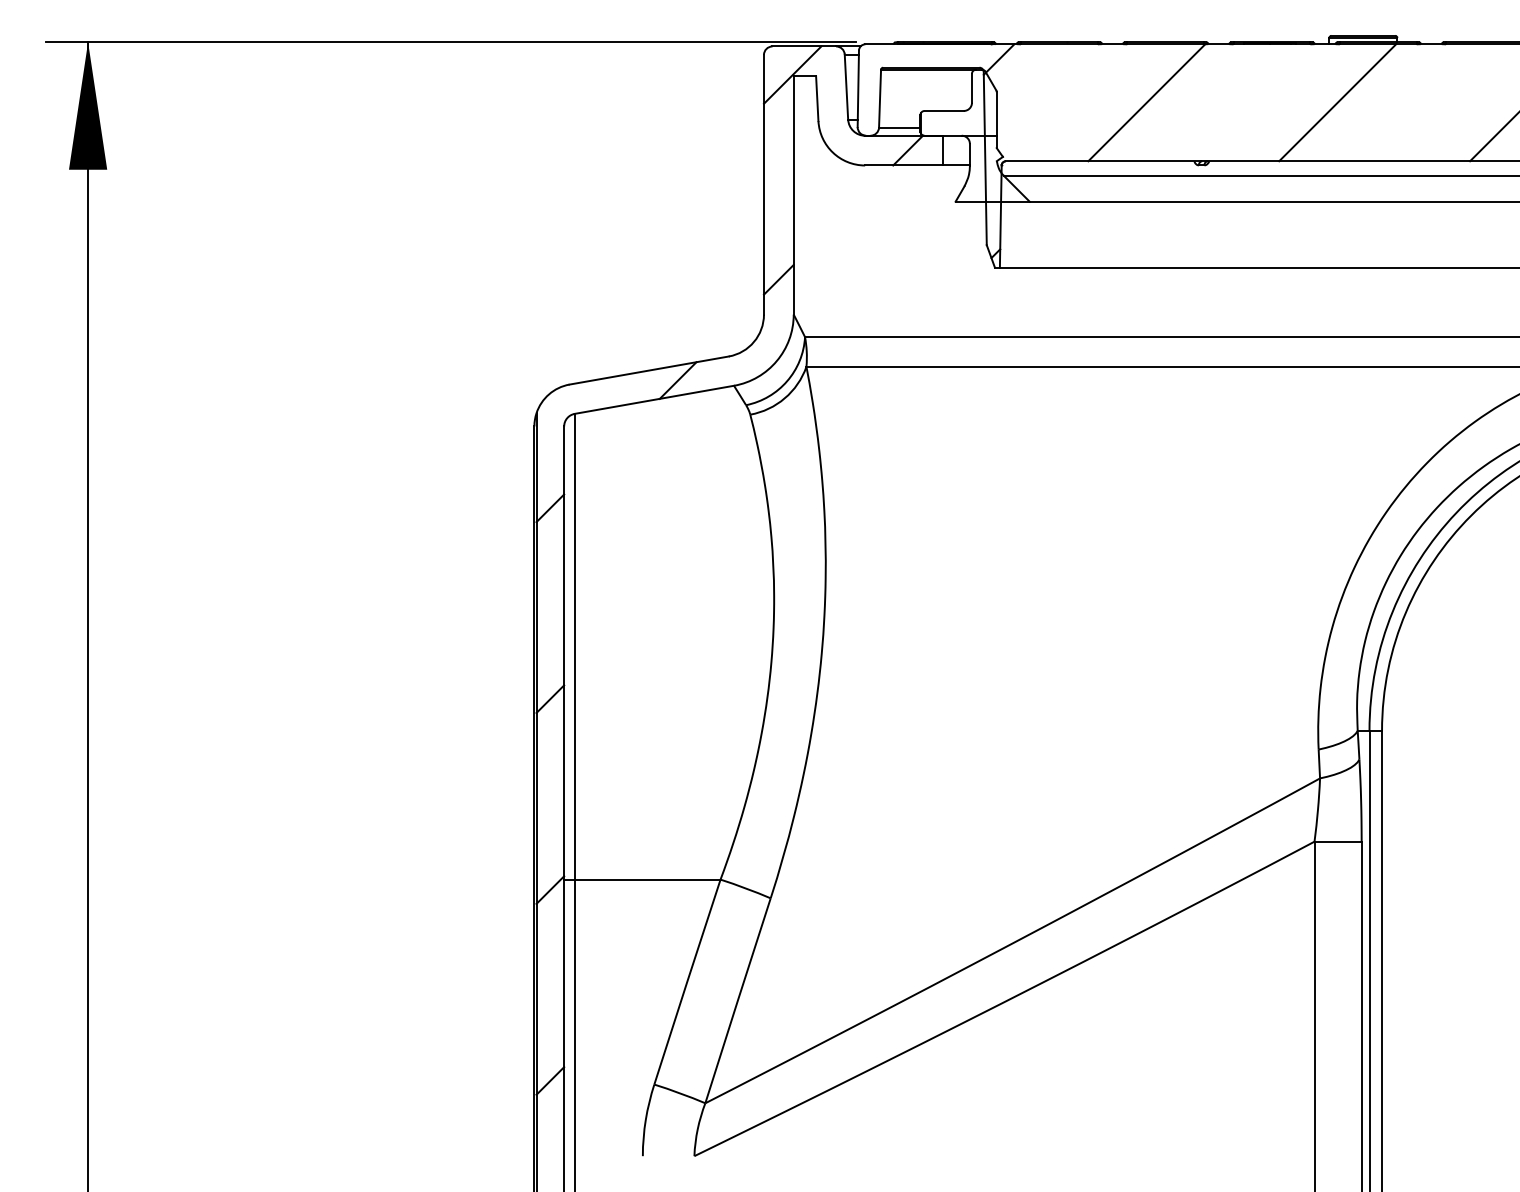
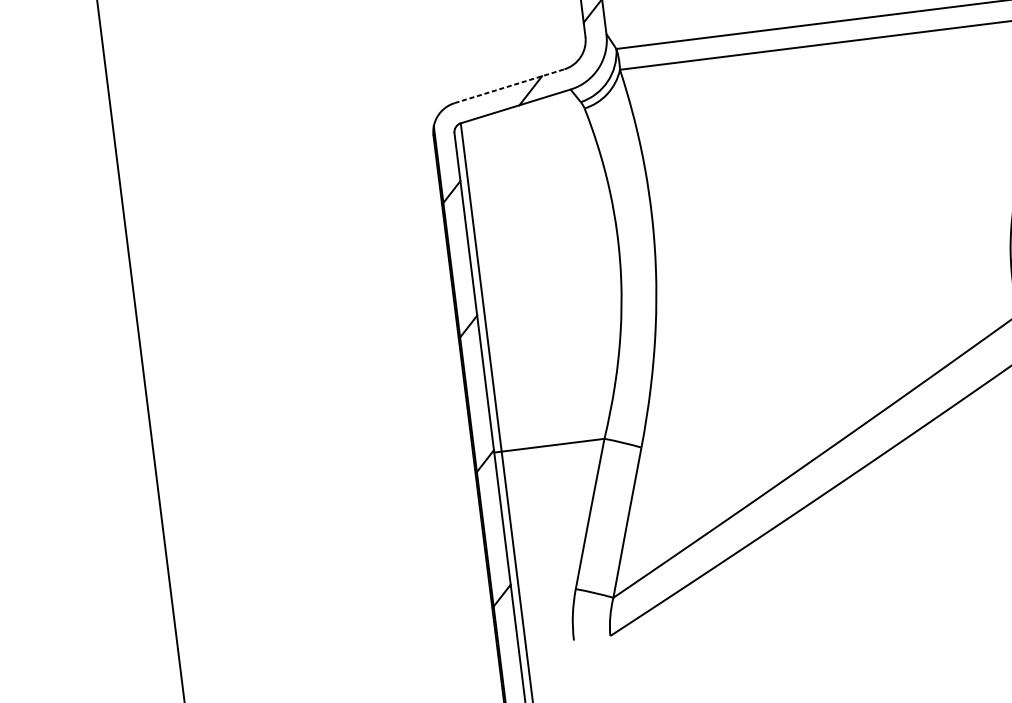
line: (649, 370) -> (509, 86), solid -> dashed

